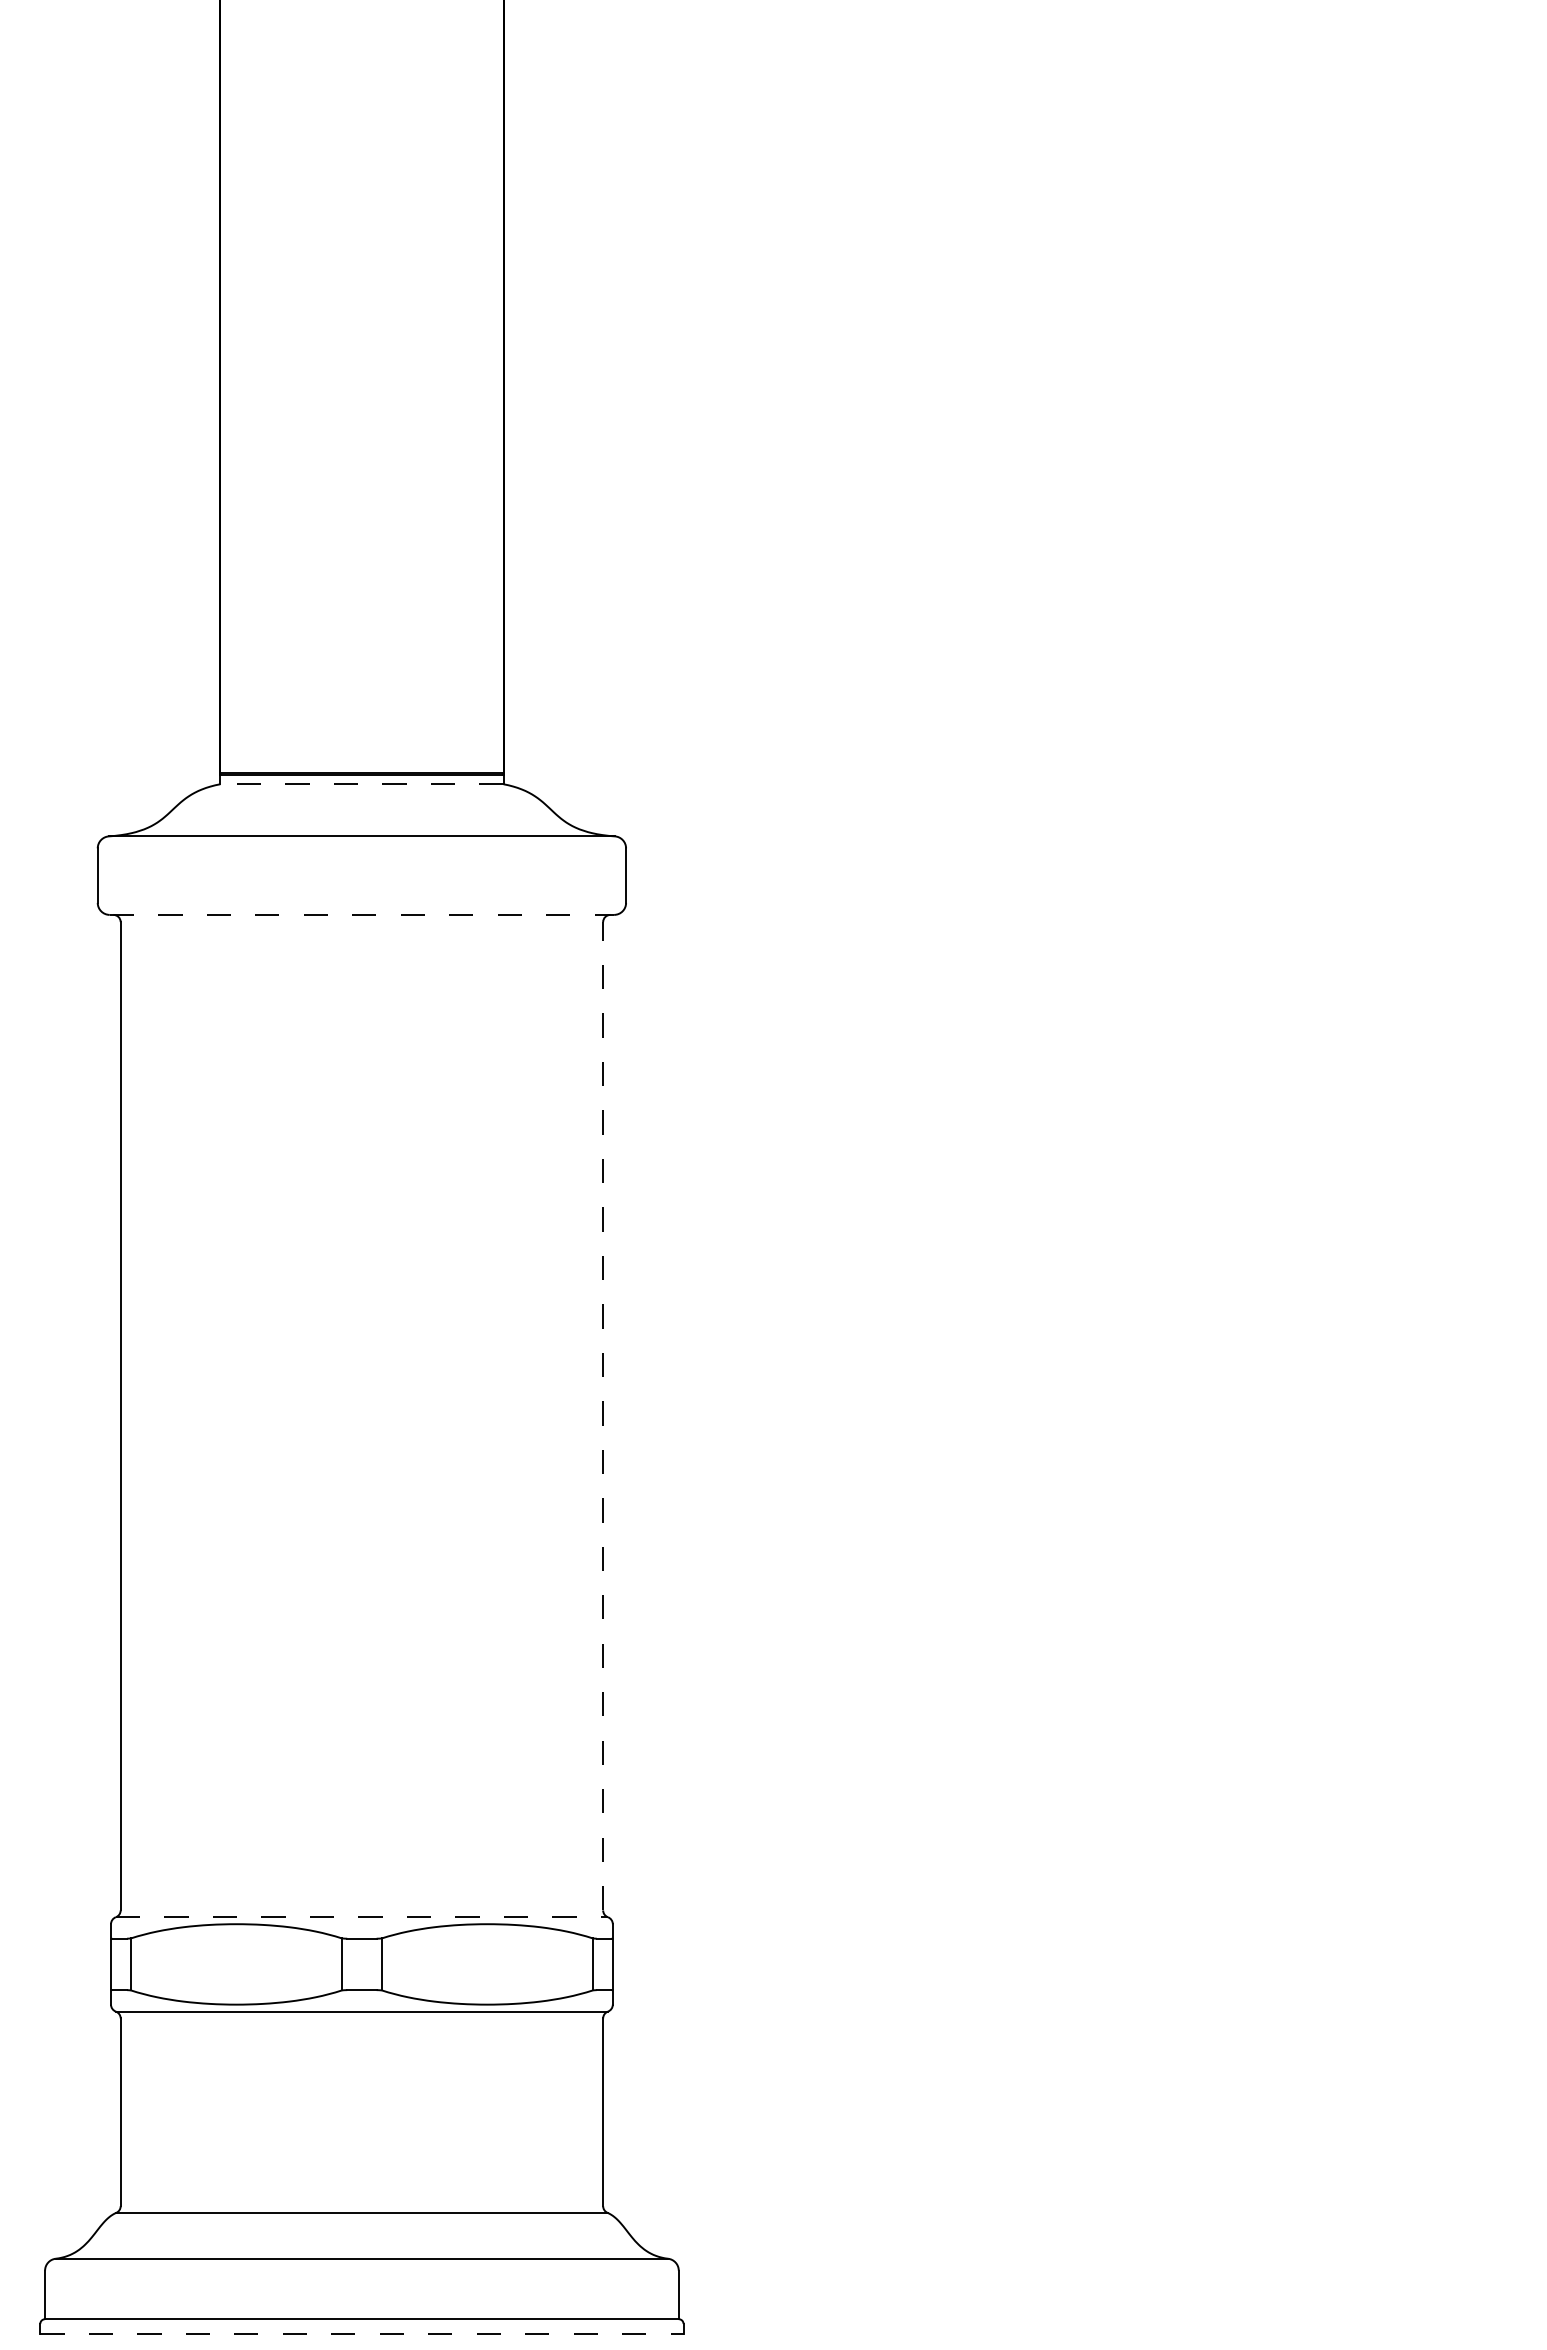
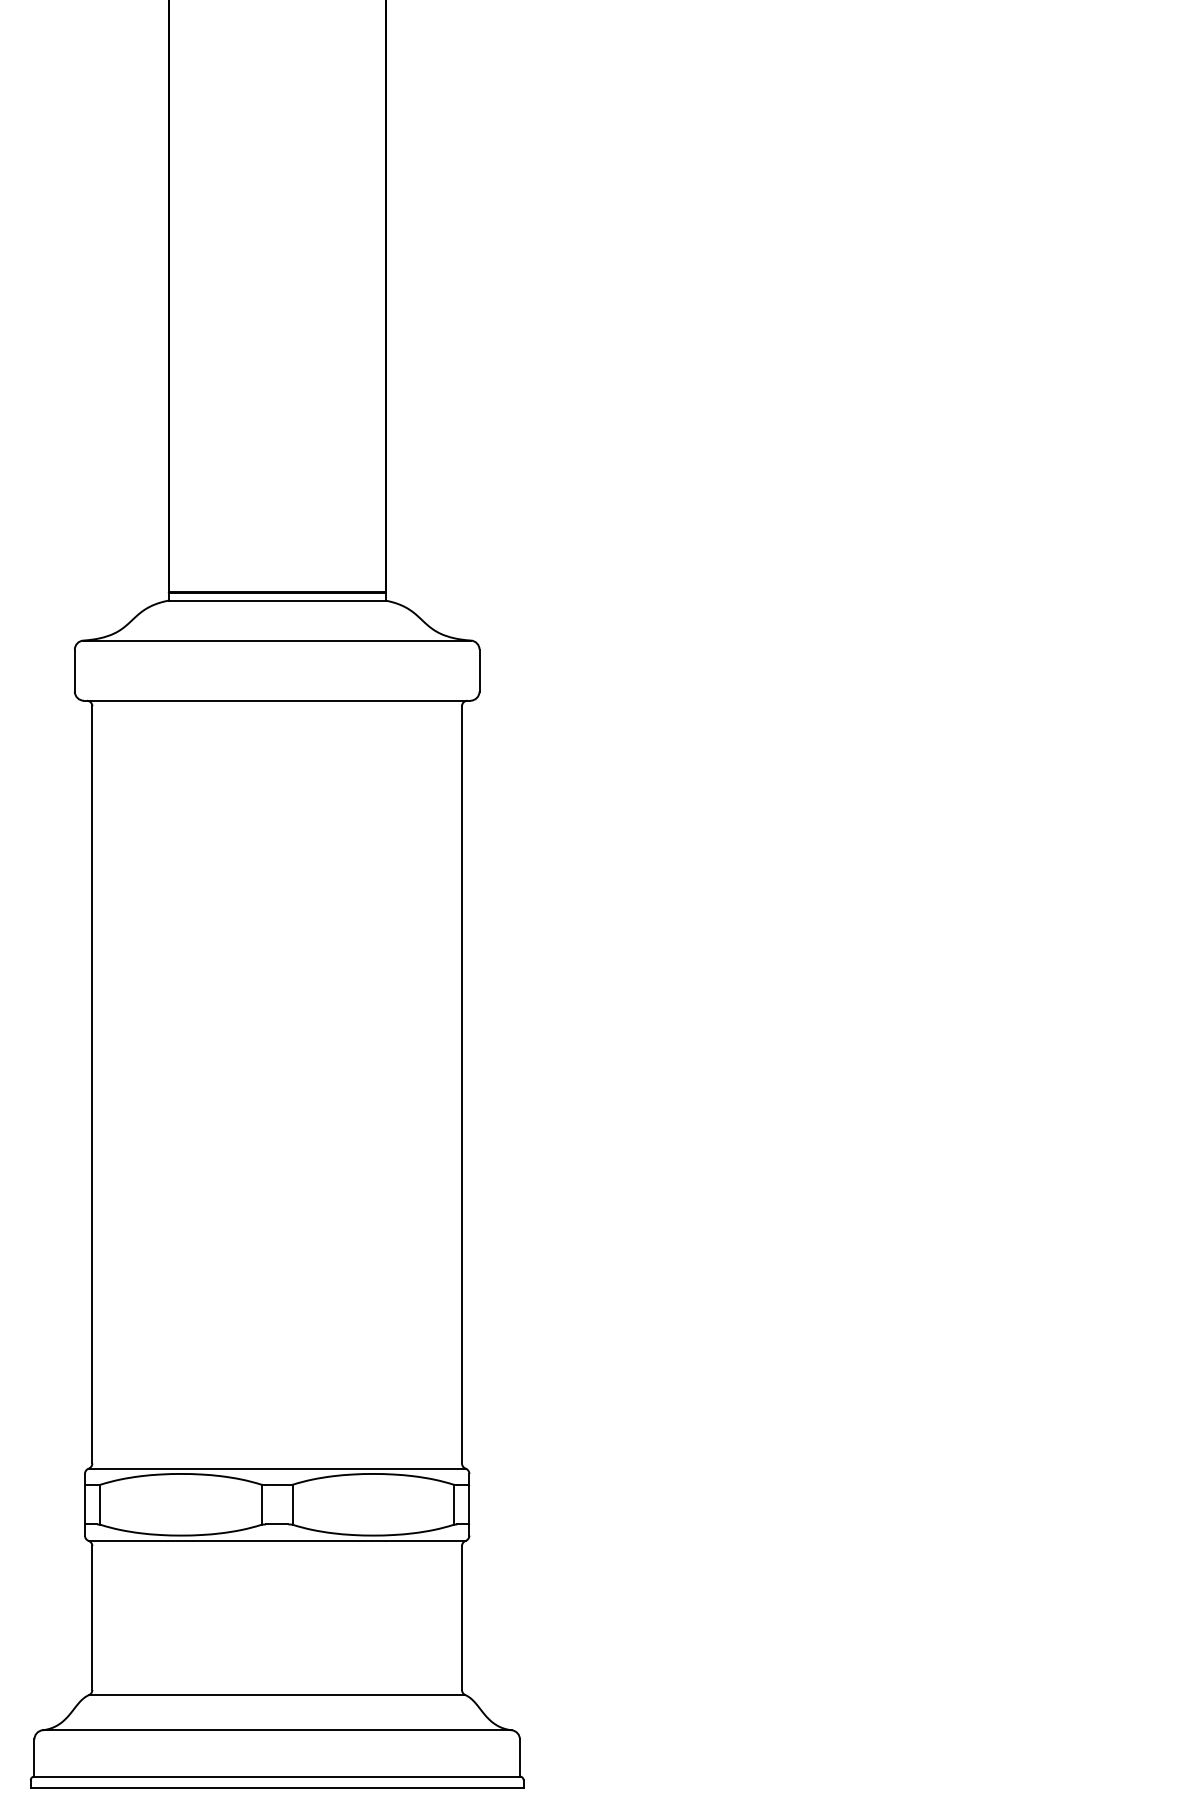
line: (361, 784) -> (276, 600), dashed -> solid
line: (362, 914) -> (277, 700), dashed -> solid
line: (603, 1415) -> (462, 1084), dashed -> solid
line: (361, 1917) -> (276, 1468), dashed -> solid
line: (361, 2333) -> (276, 1787), dashed -> solid

